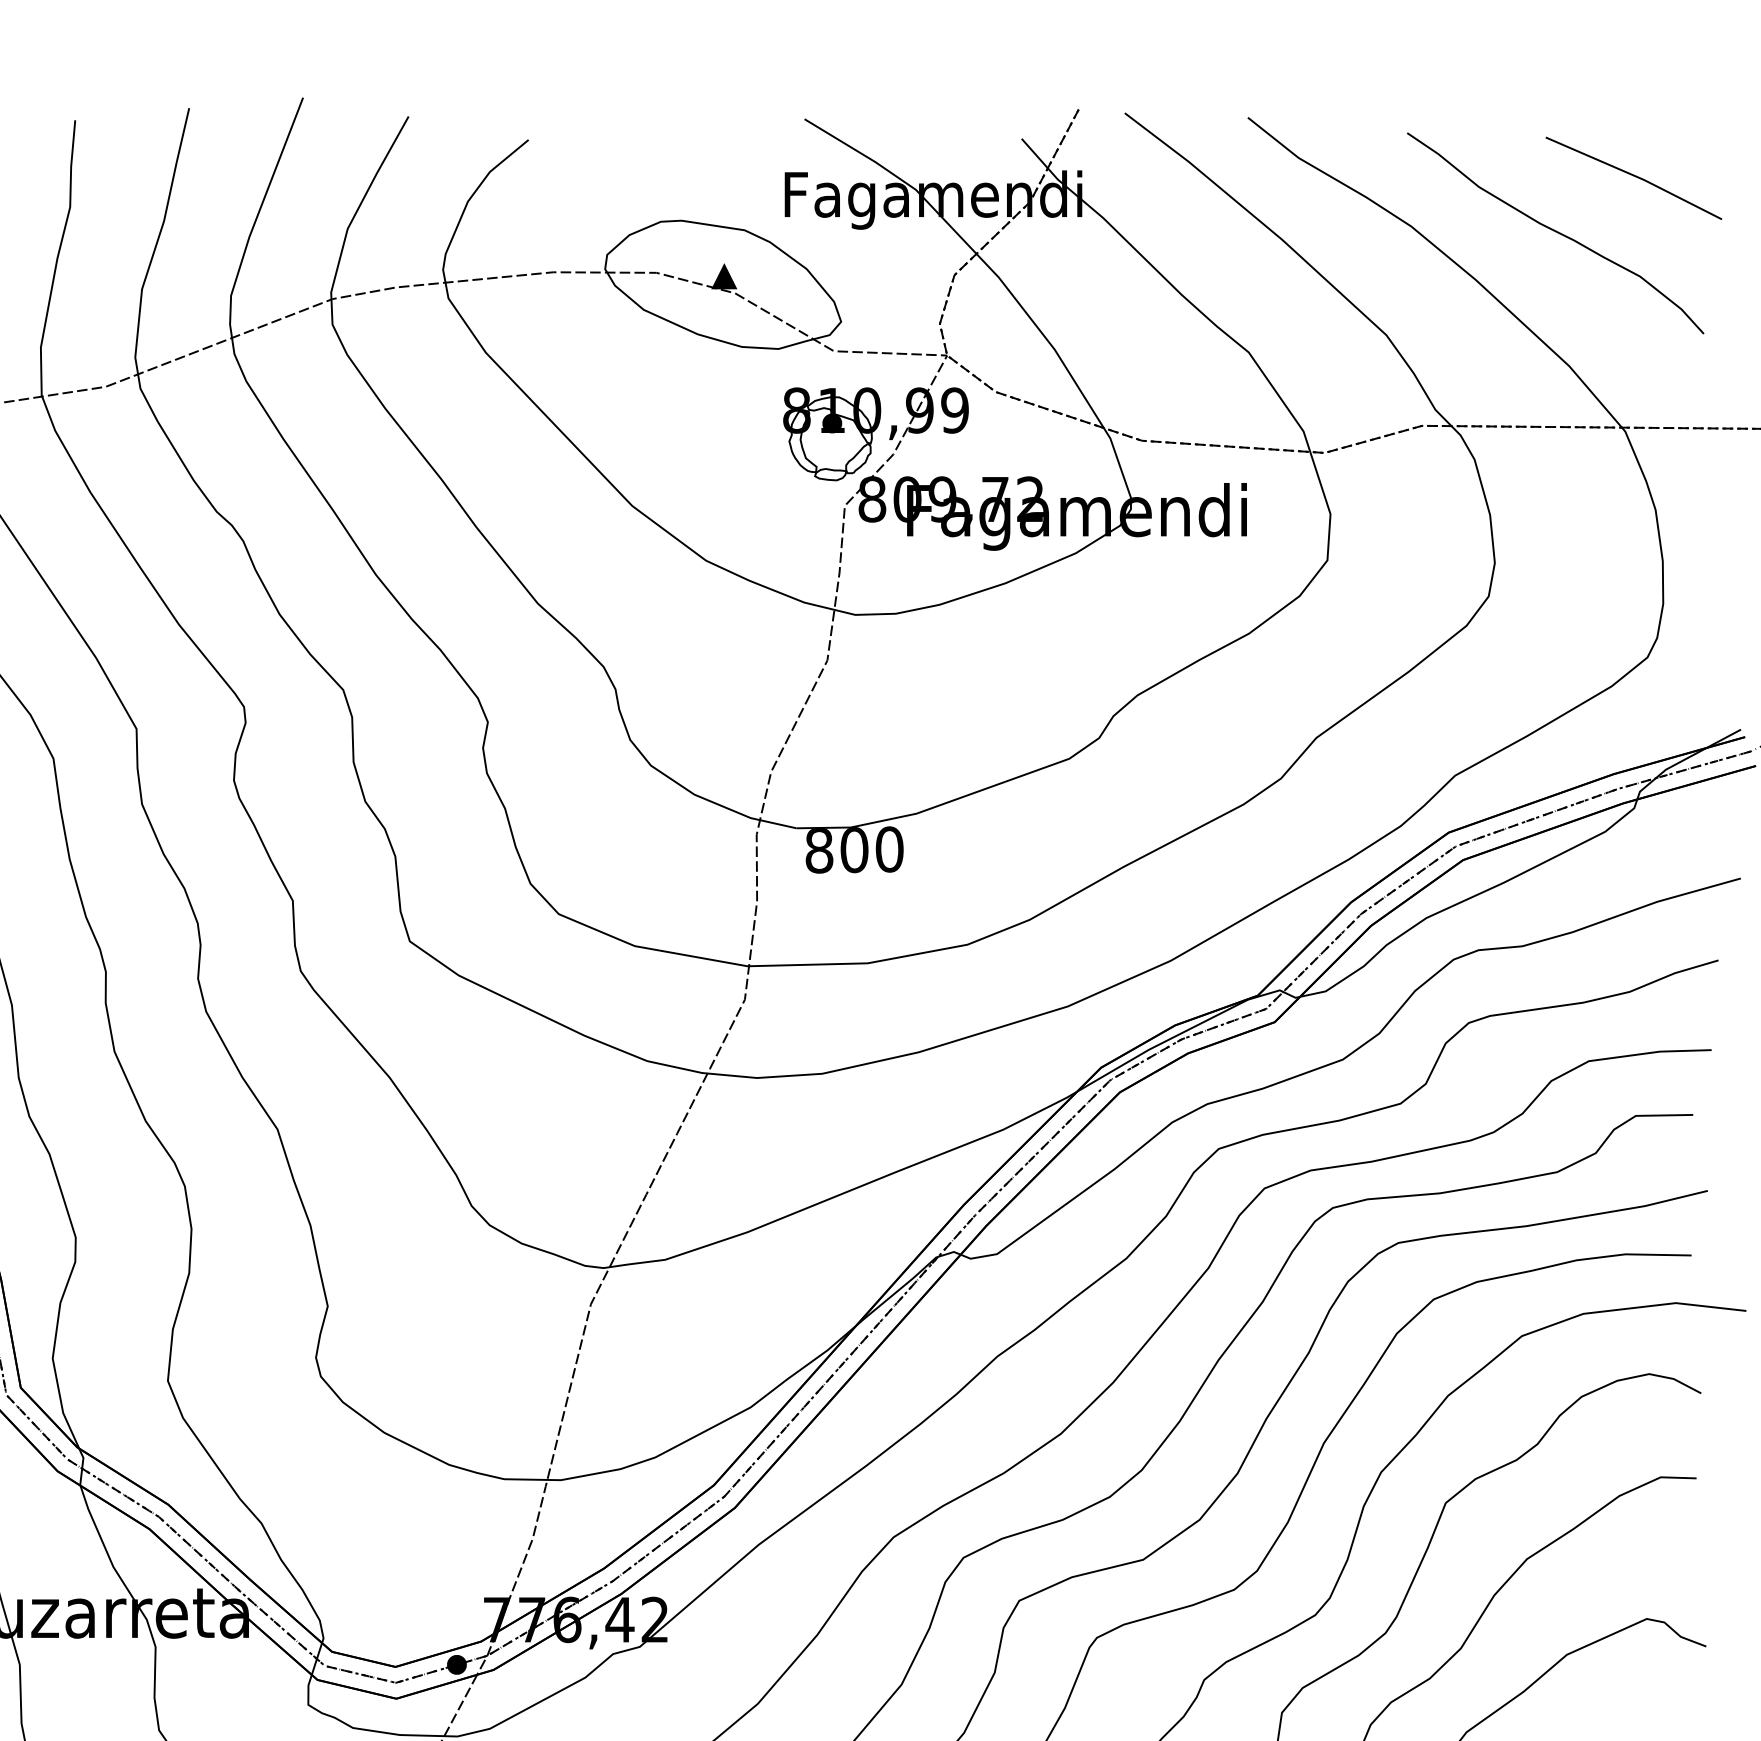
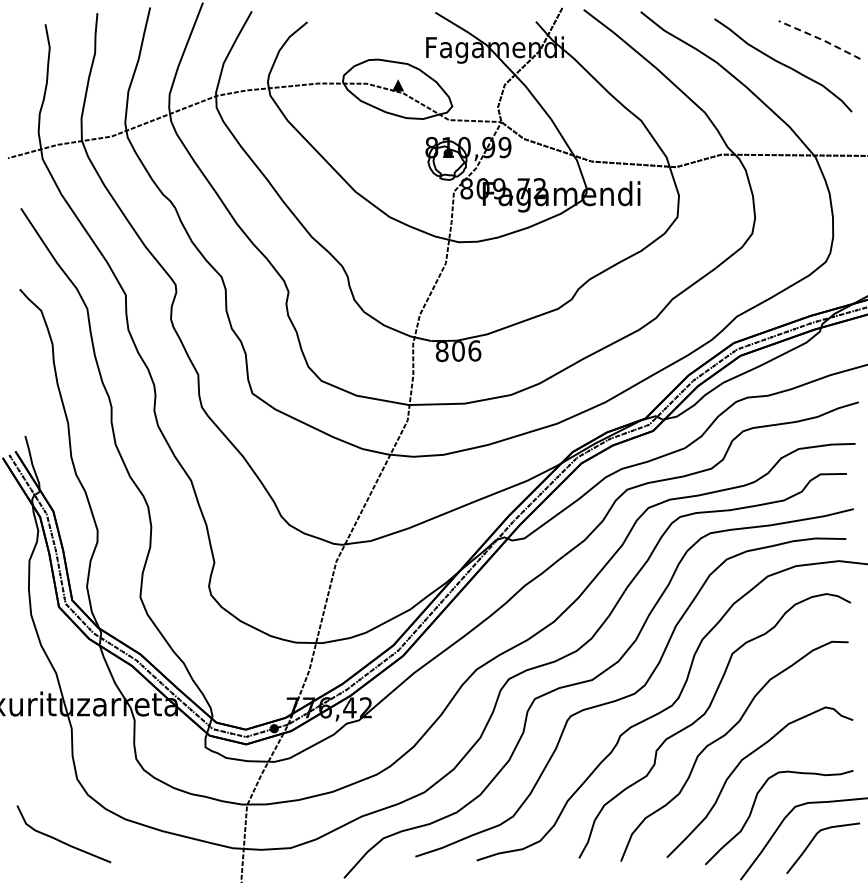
line: (1635, 177) -> (820, 39), solid -> dashed
text: (889, 848) -> (474, 350), 800 -> 806

